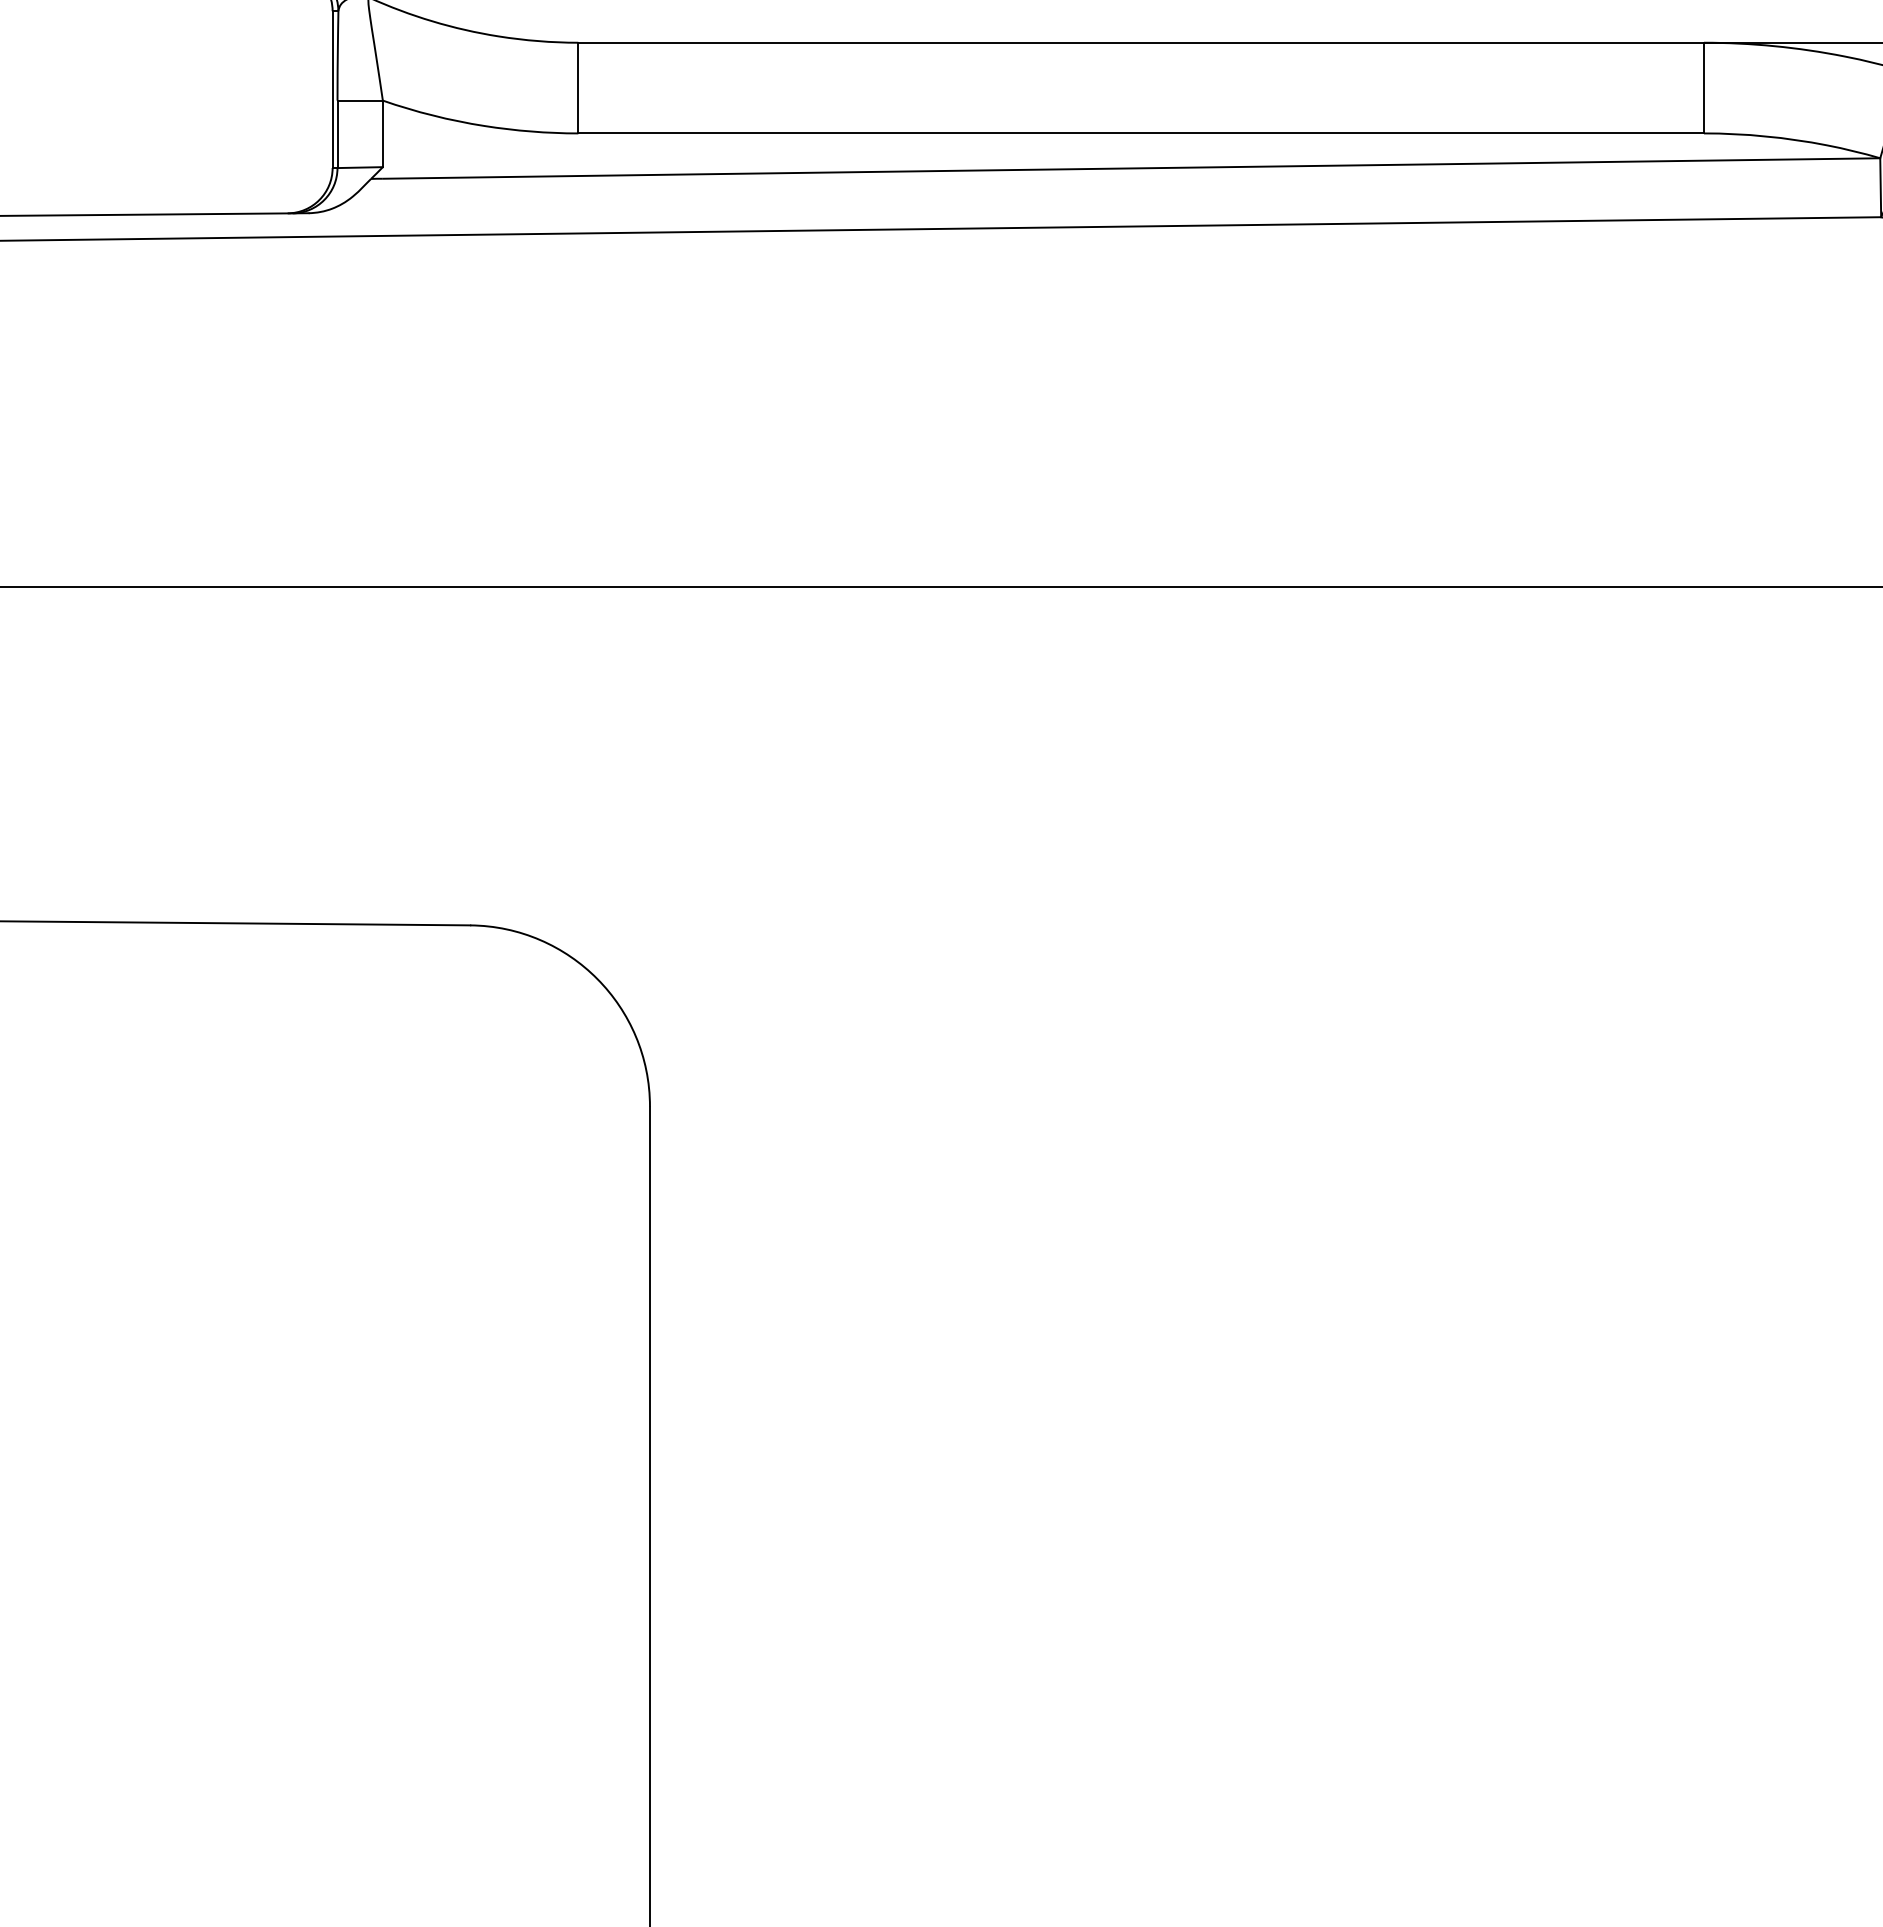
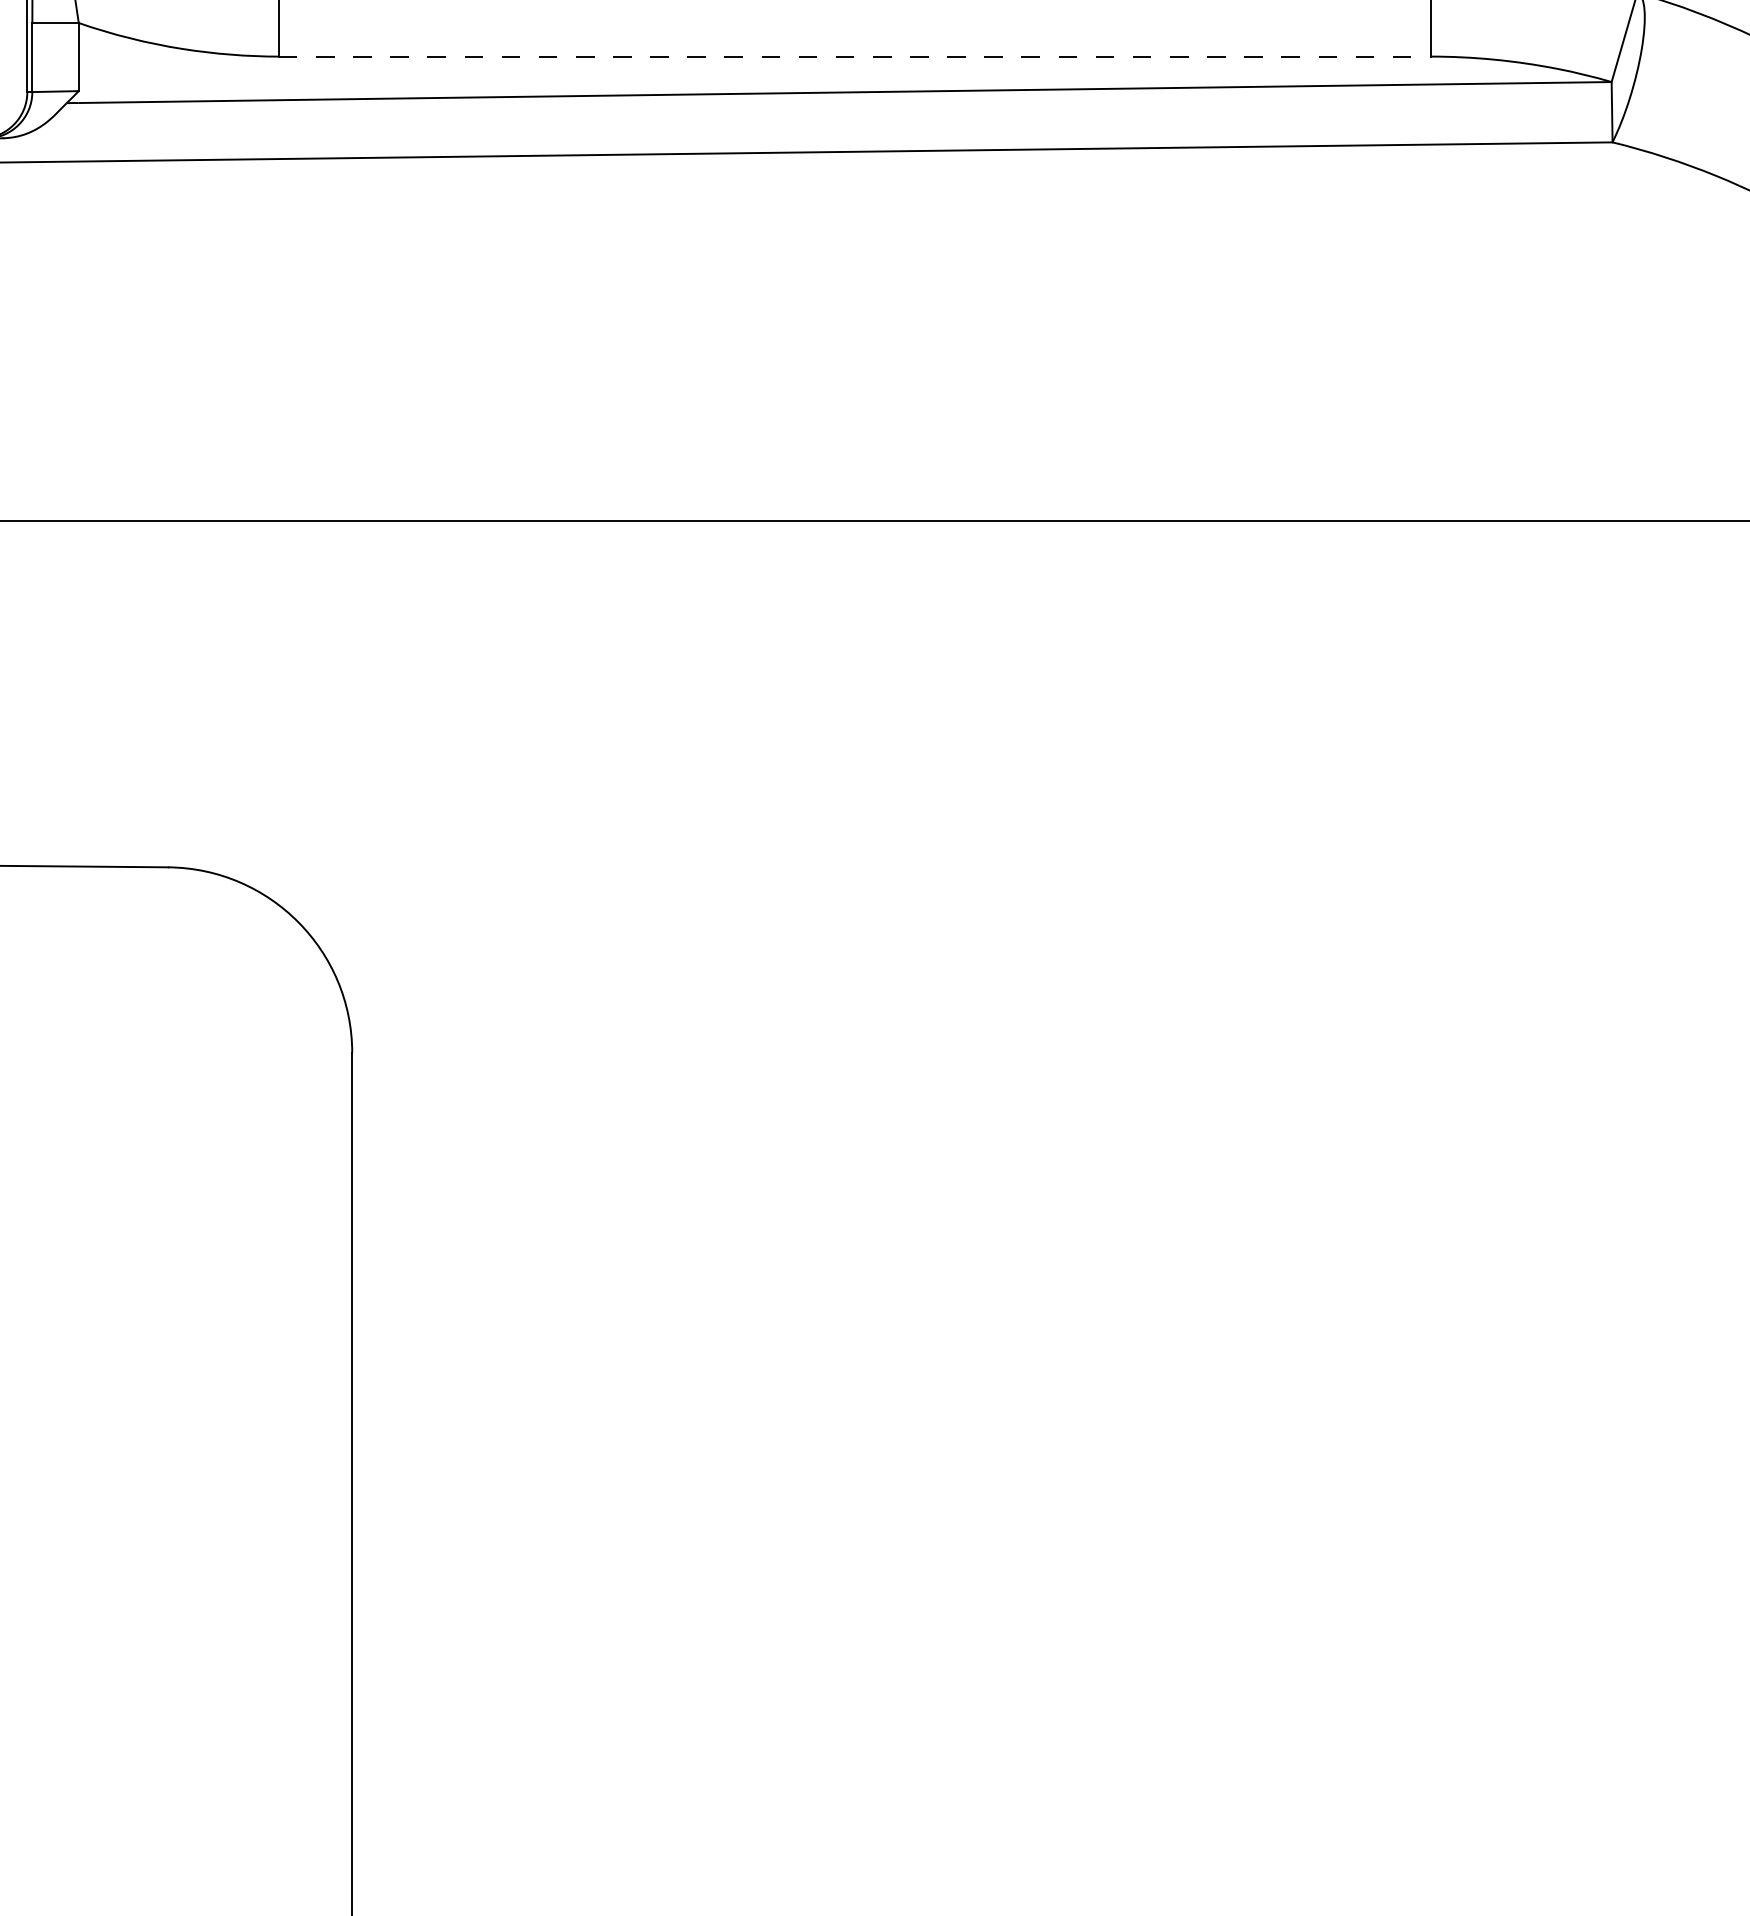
line: (1141, 133) -> (855, 56), solid -> dashed

